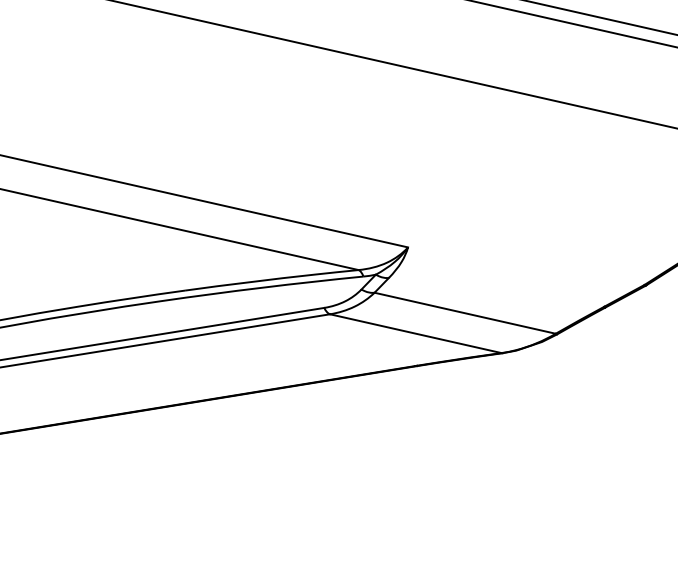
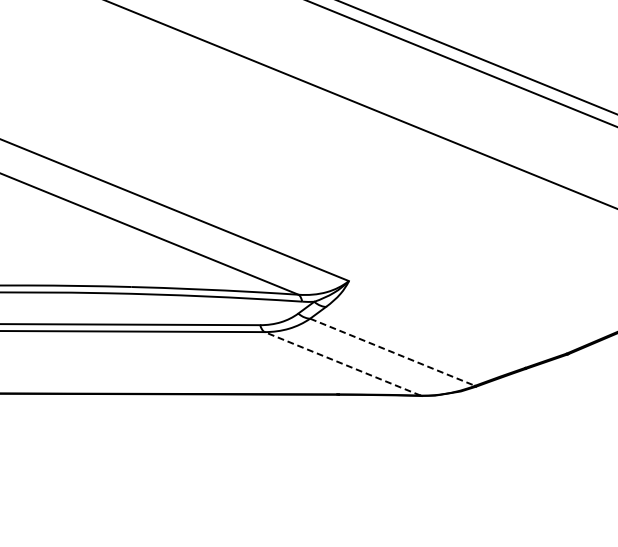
line: (465, 313) -> (392, 352), solid -> dashed
line: (415, 333) -> (342, 363), solid -> dashed

